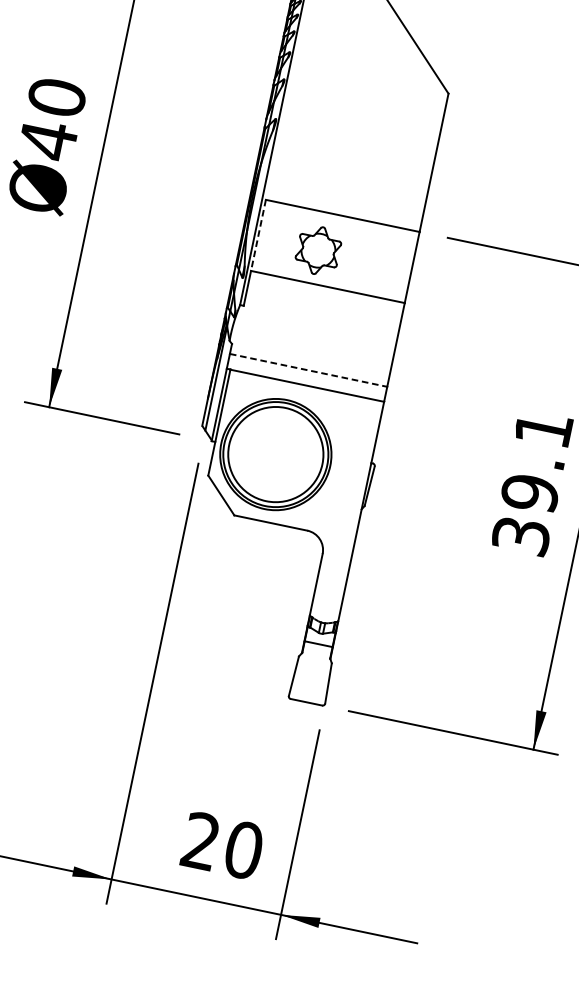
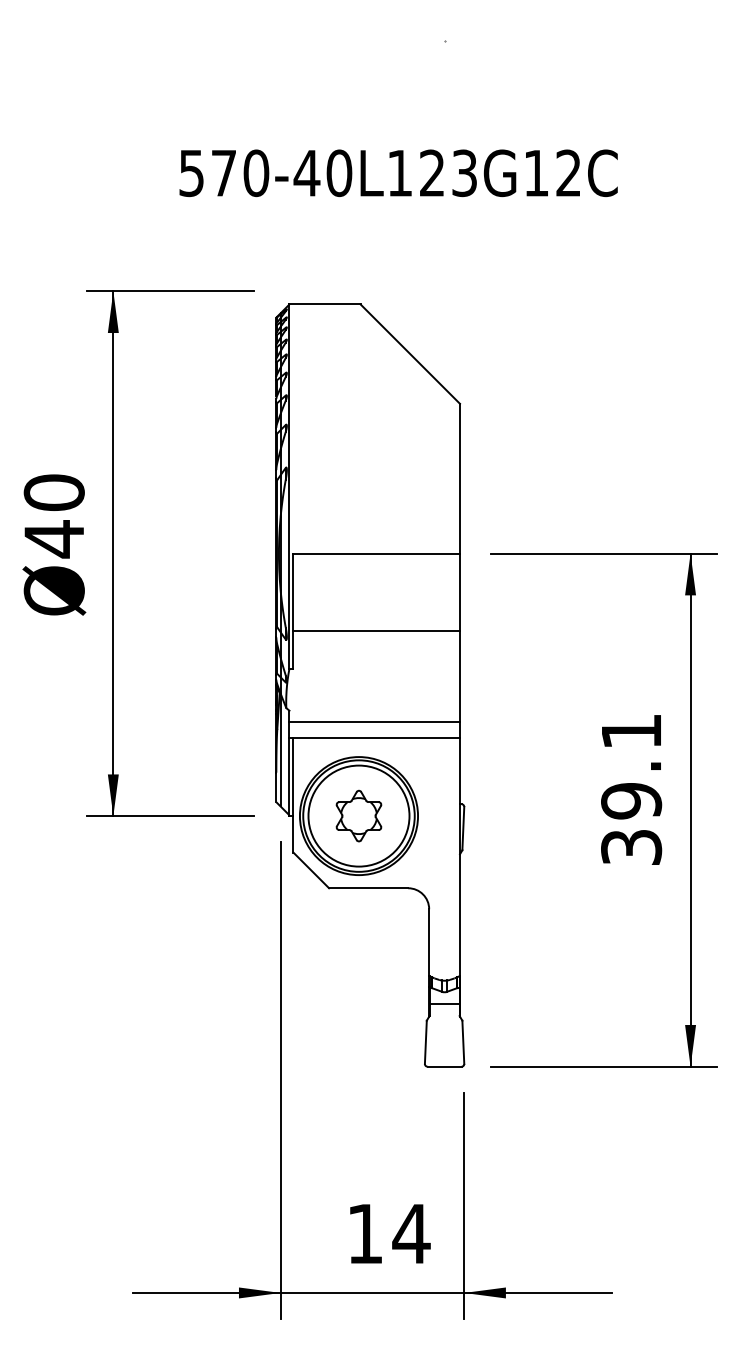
line: (258, 235) -> (293, 592), dashed -> solid
part: (318, 250) -> (358, 815), moved
line: (309, 370) -> (375, 721), dashed -> solid
text: (222, 845) -> (388, 1233), 20 -> 14

